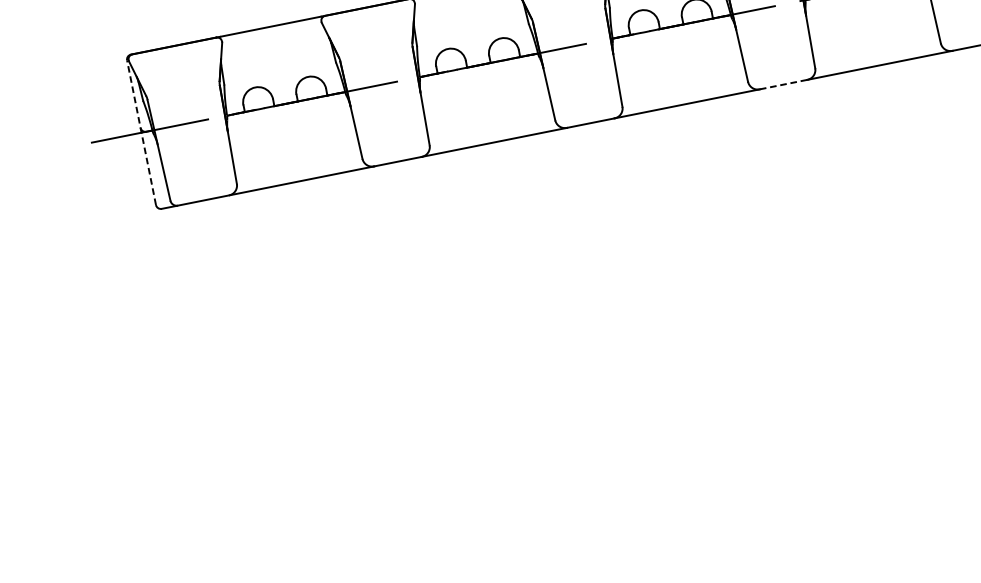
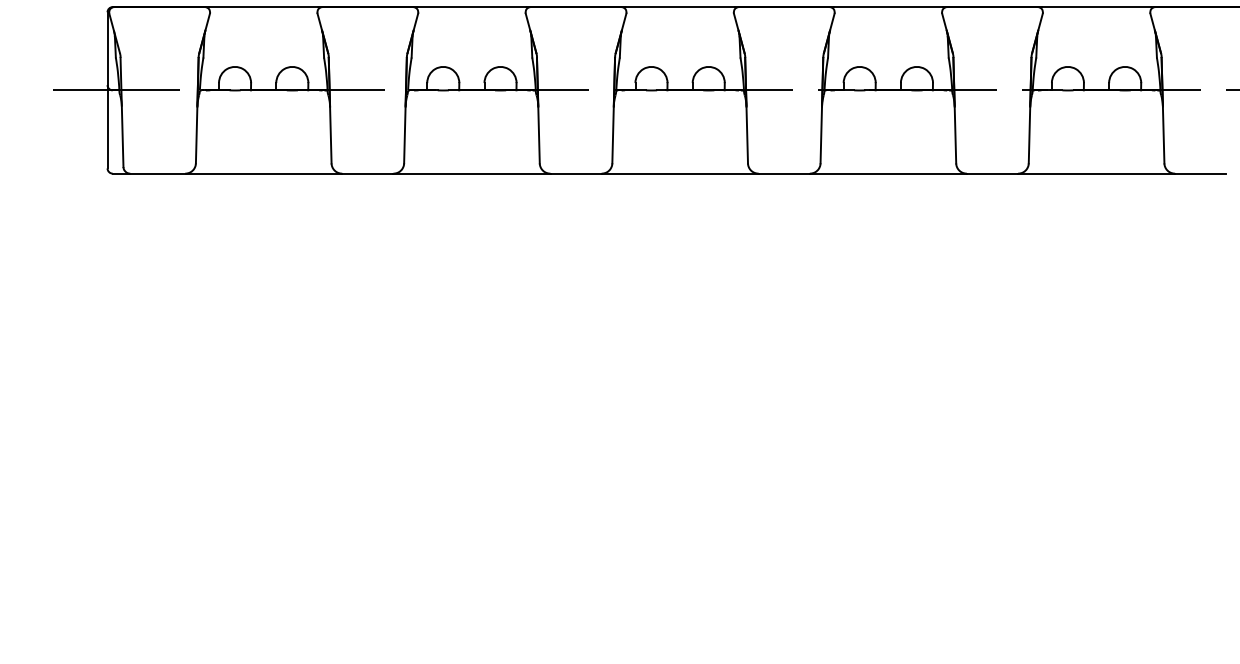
line: (783, 84) -> (784, 173), dashed -> solid
line: (141, 131) -> (107, 89), dashed -> solid

